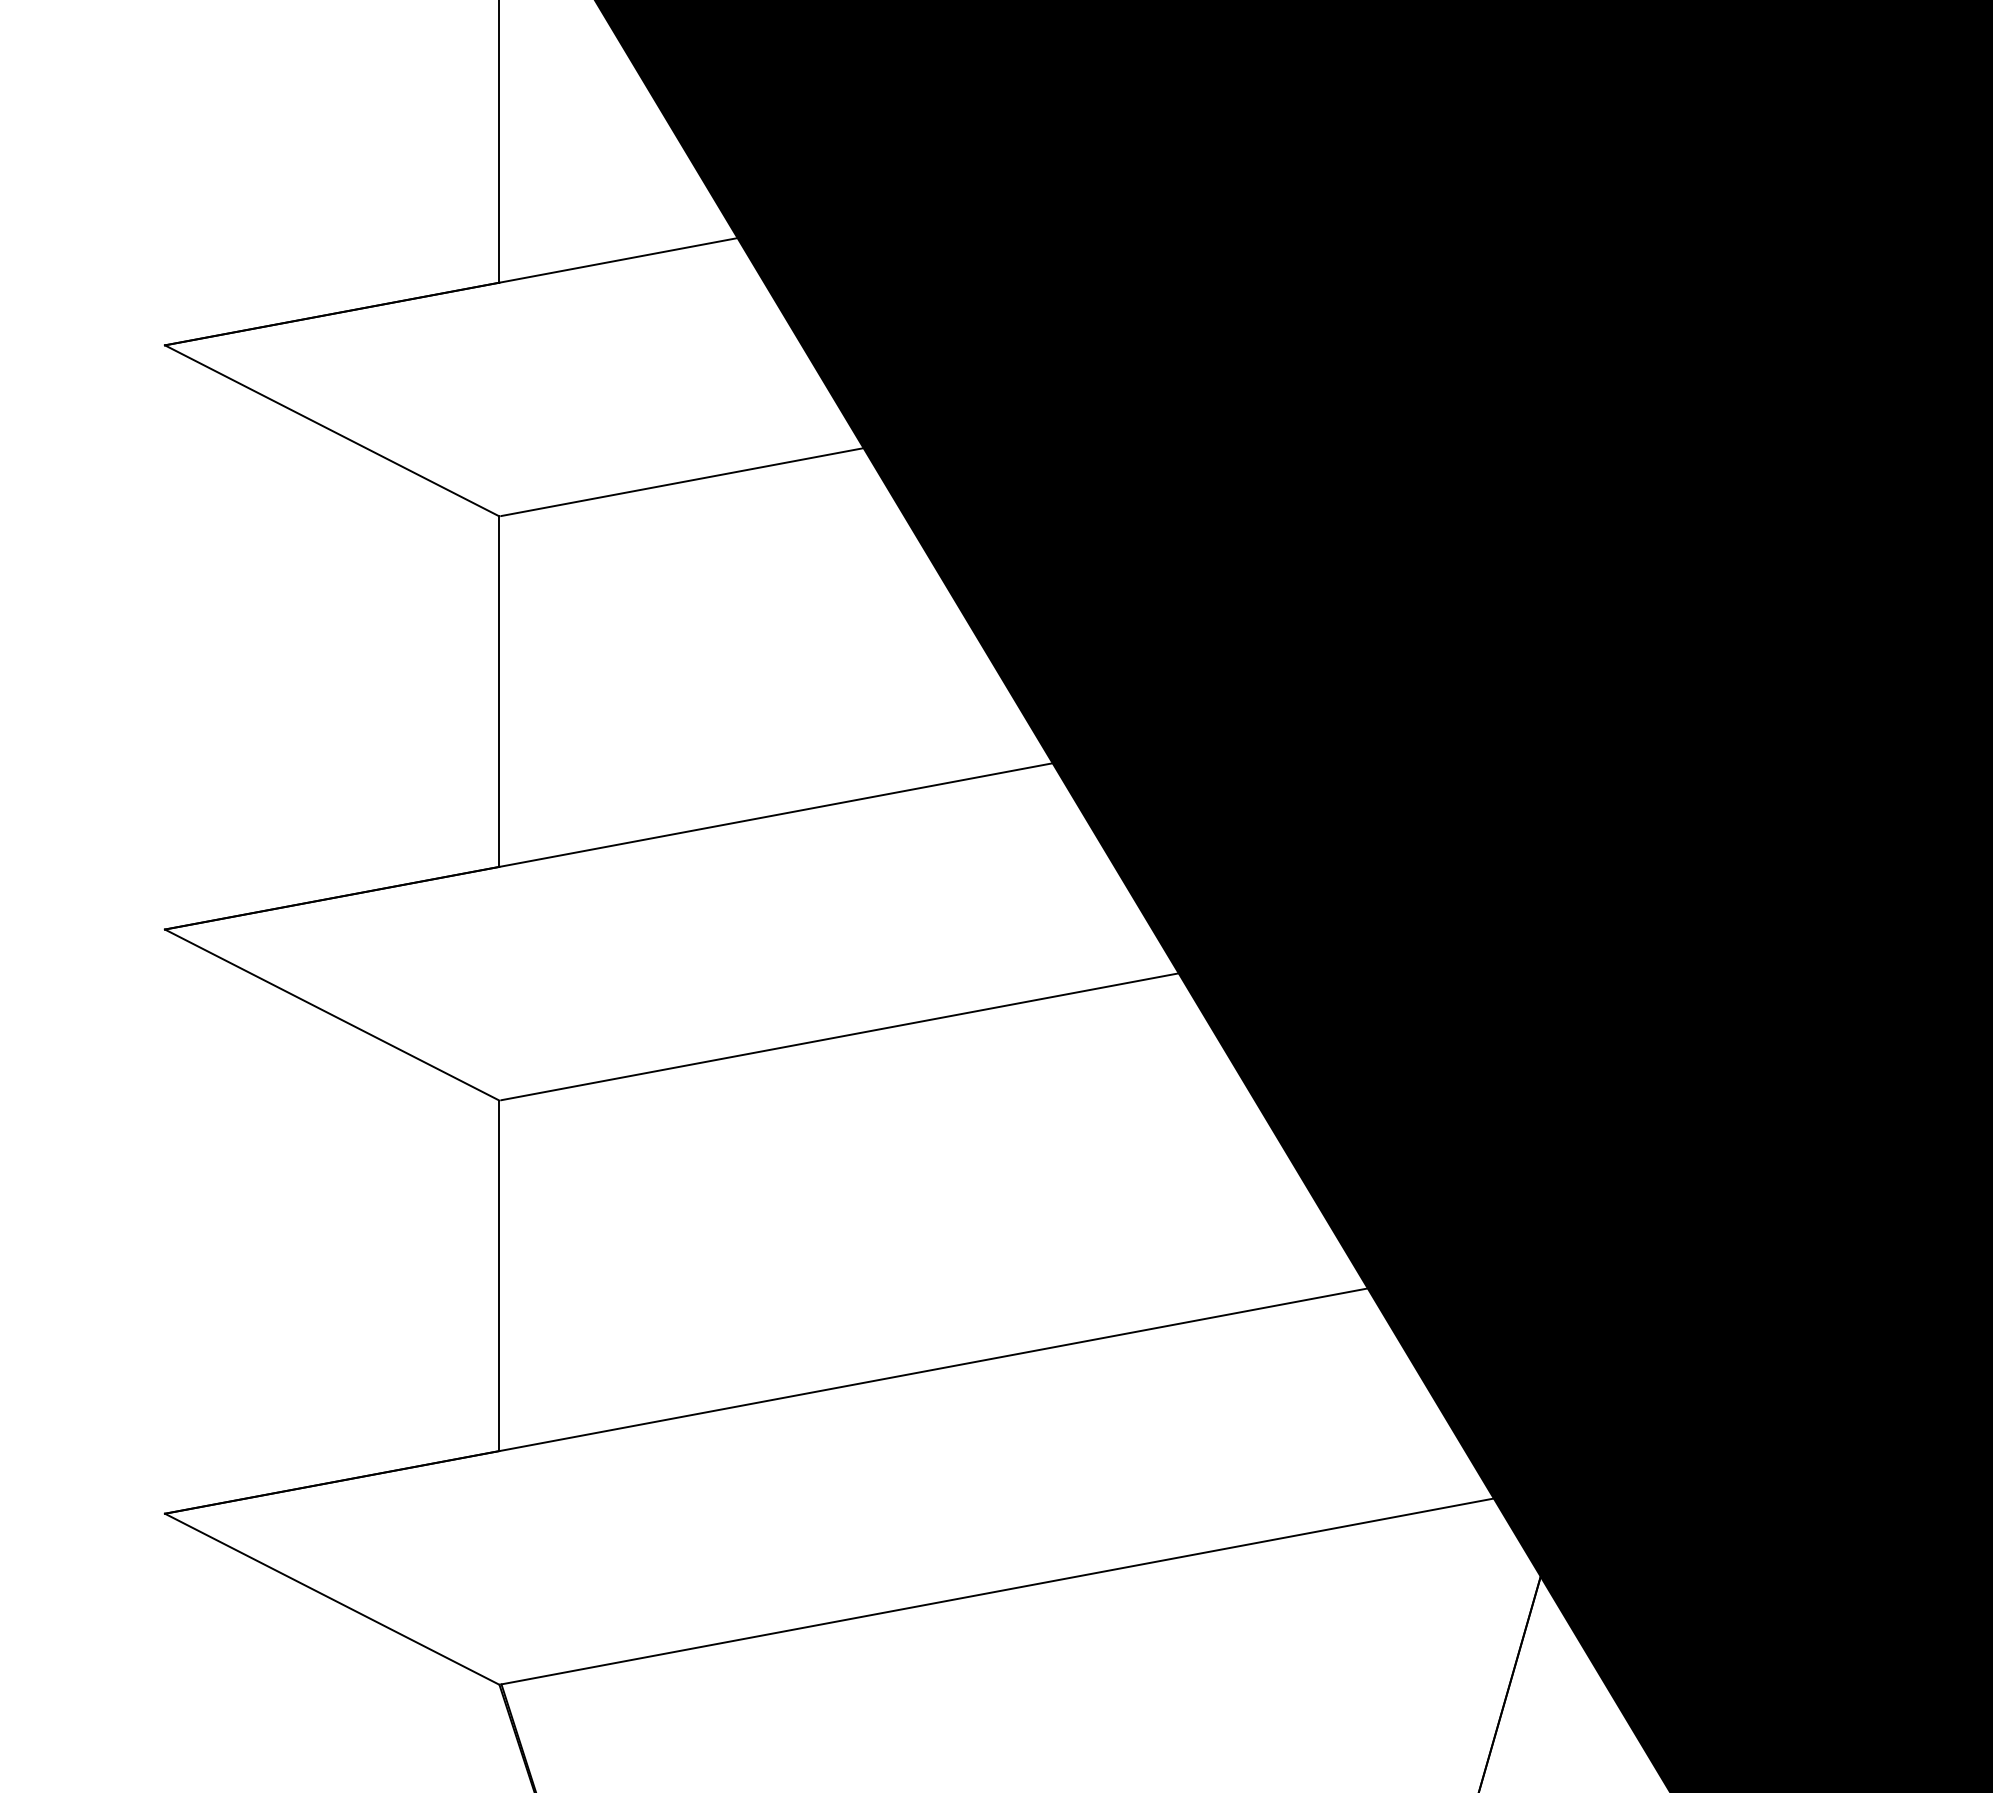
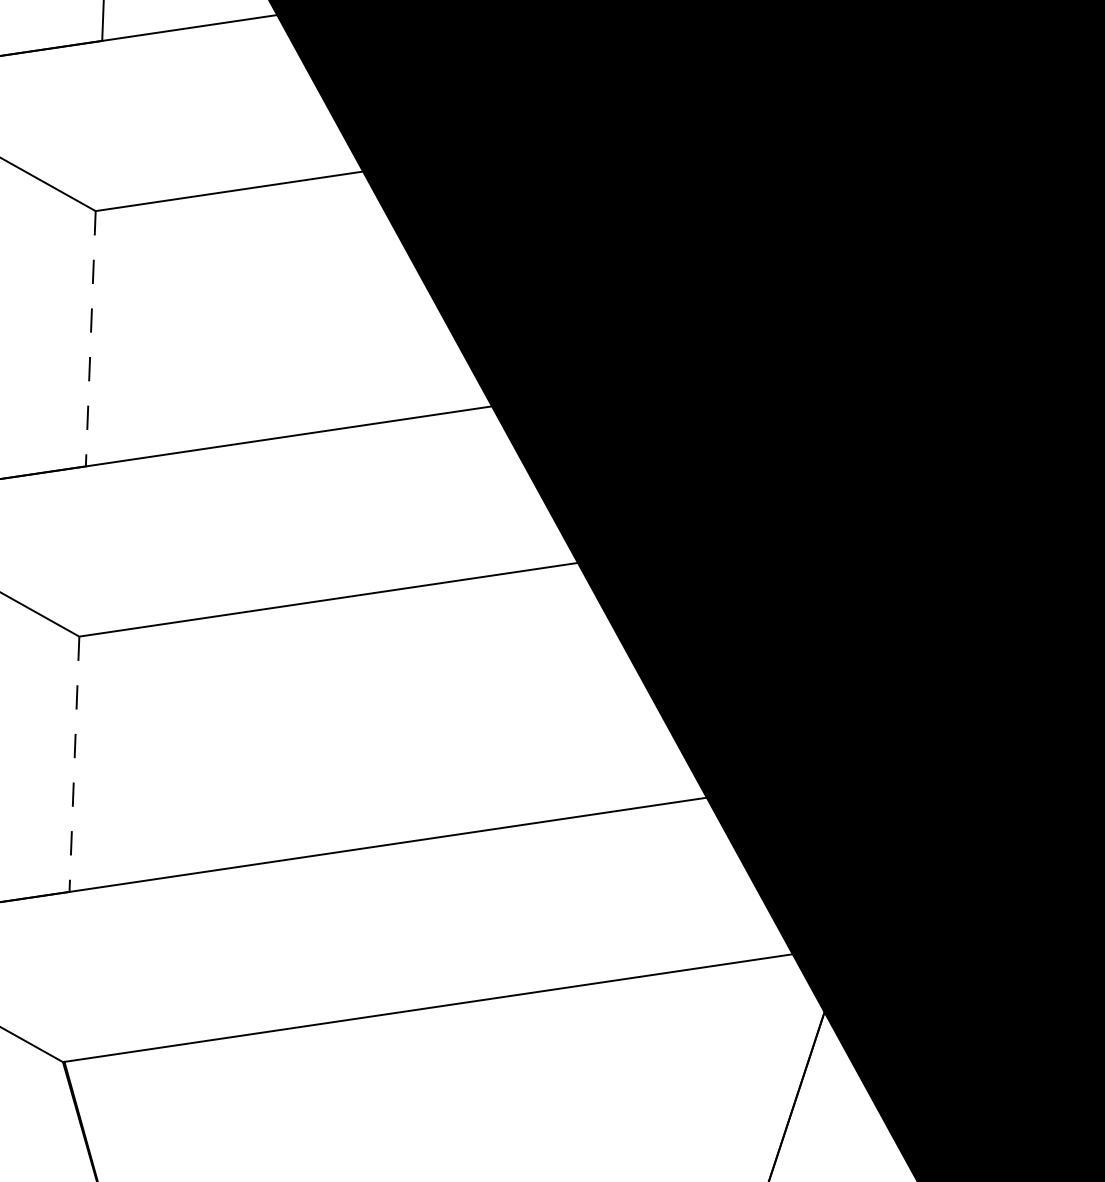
line: (499, 692) -> (90, 339), solid -> dashed
line: (499, 1276) -> (74, 764), solid -> dashed

